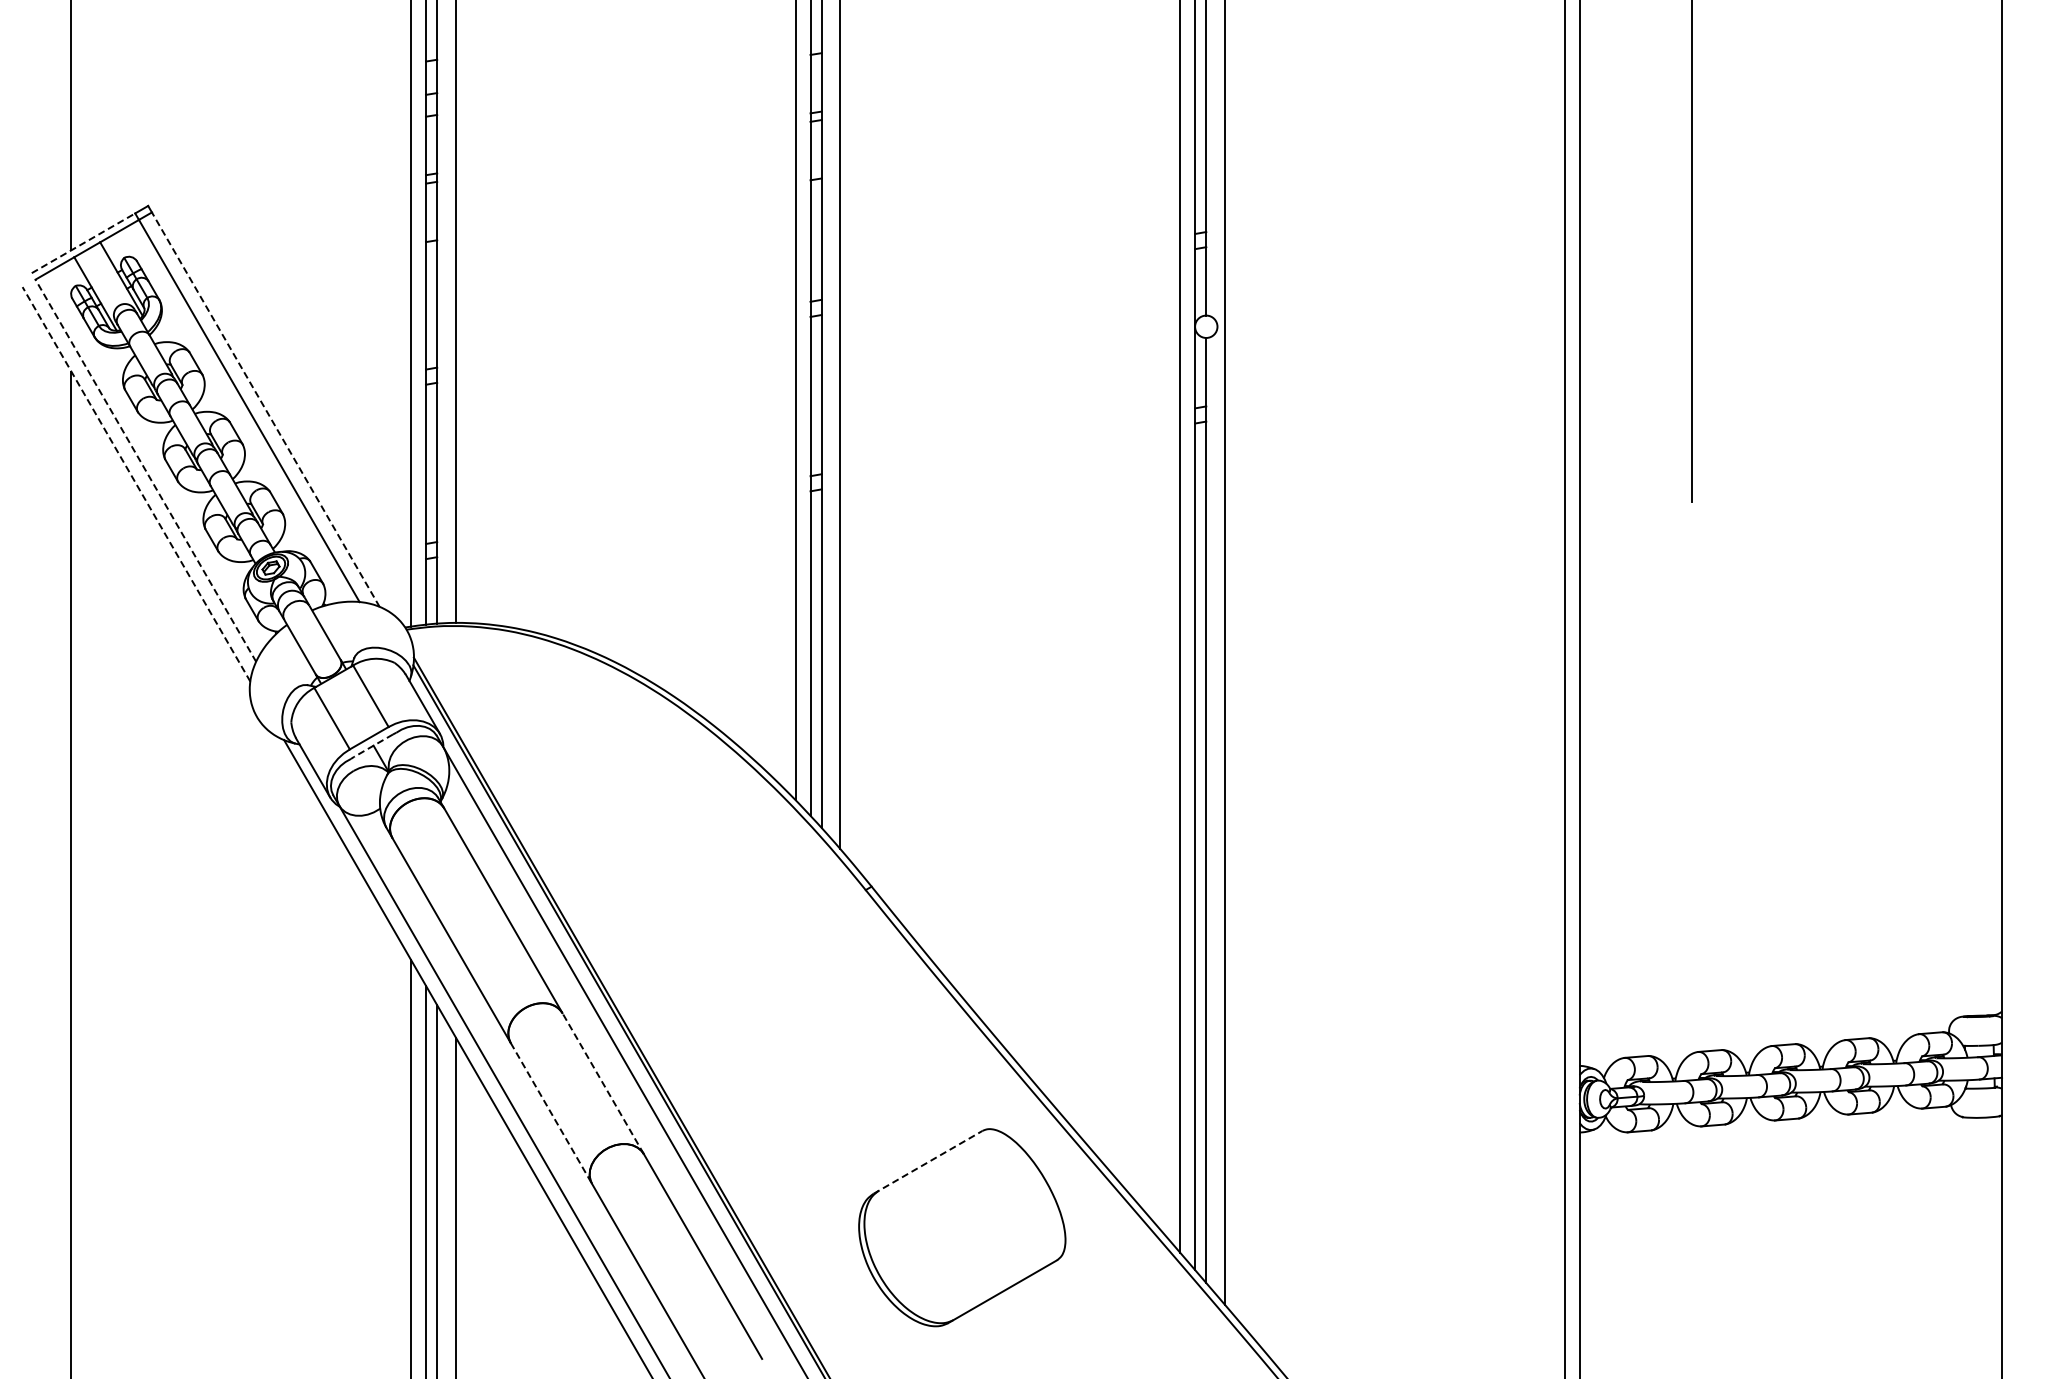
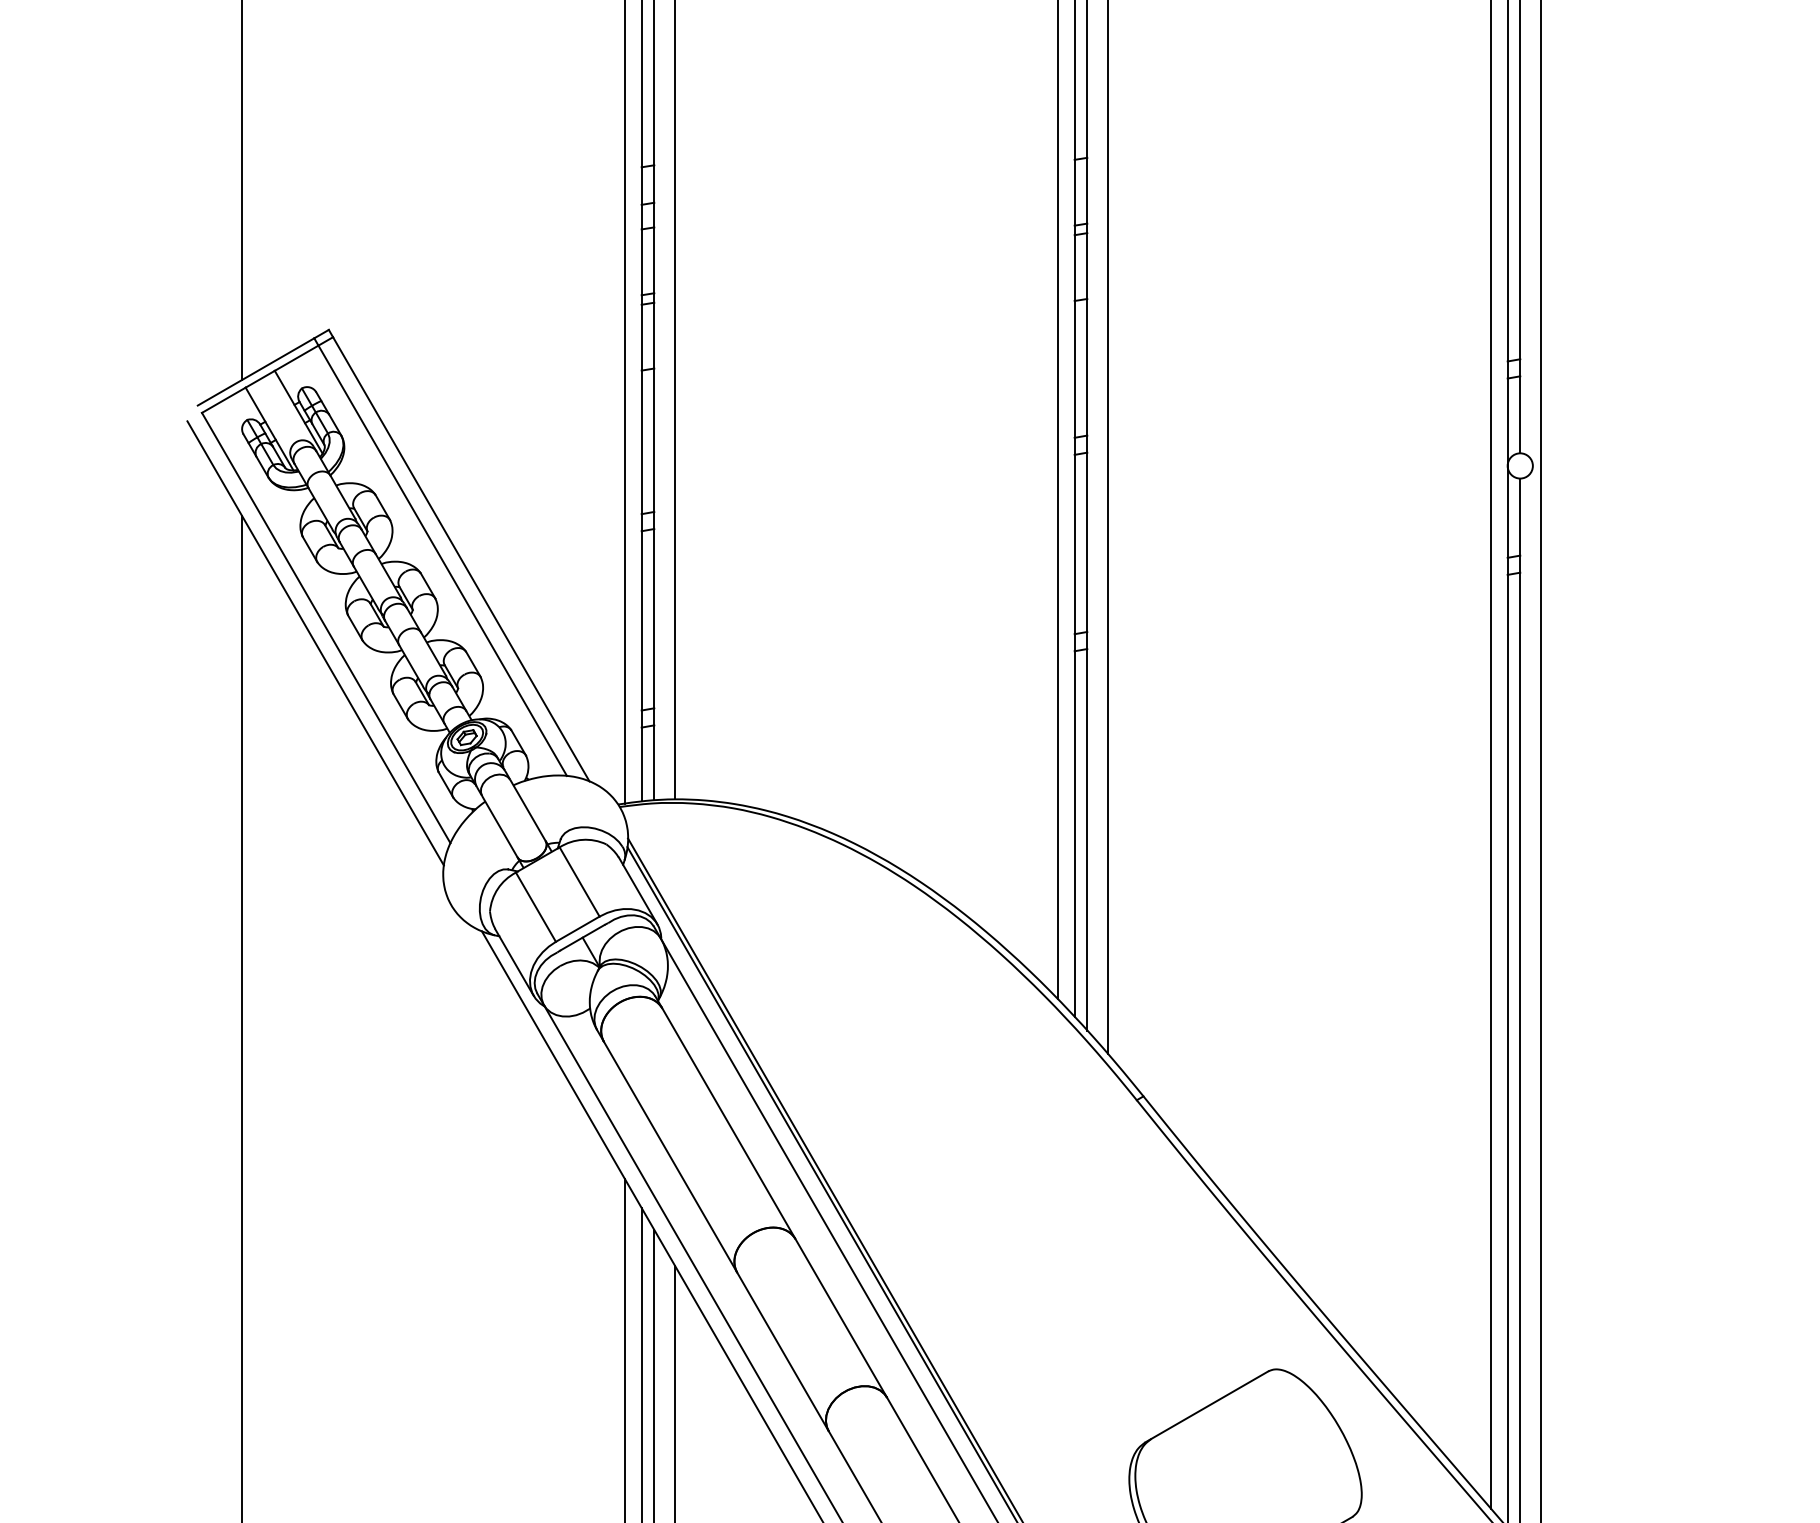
line: (83, 243) -> (256, 372), dashed -> solid
line: (265, 409) -> (460, 559), dashed -> solid
line: (145, 470) -> (325, 627), dashed -> solid
line: (136, 484) -> (315, 643), dashed -> solid
line: (373, 745) -> (582, 937), dashed -> solid
line: (602, 1083) -> (840, 1318), dashed -> solid
line: (551, 1113) -> (782, 1351), dashed -> solid
line: (927, 1162) -> (1206, 1406), dashed -> solid

